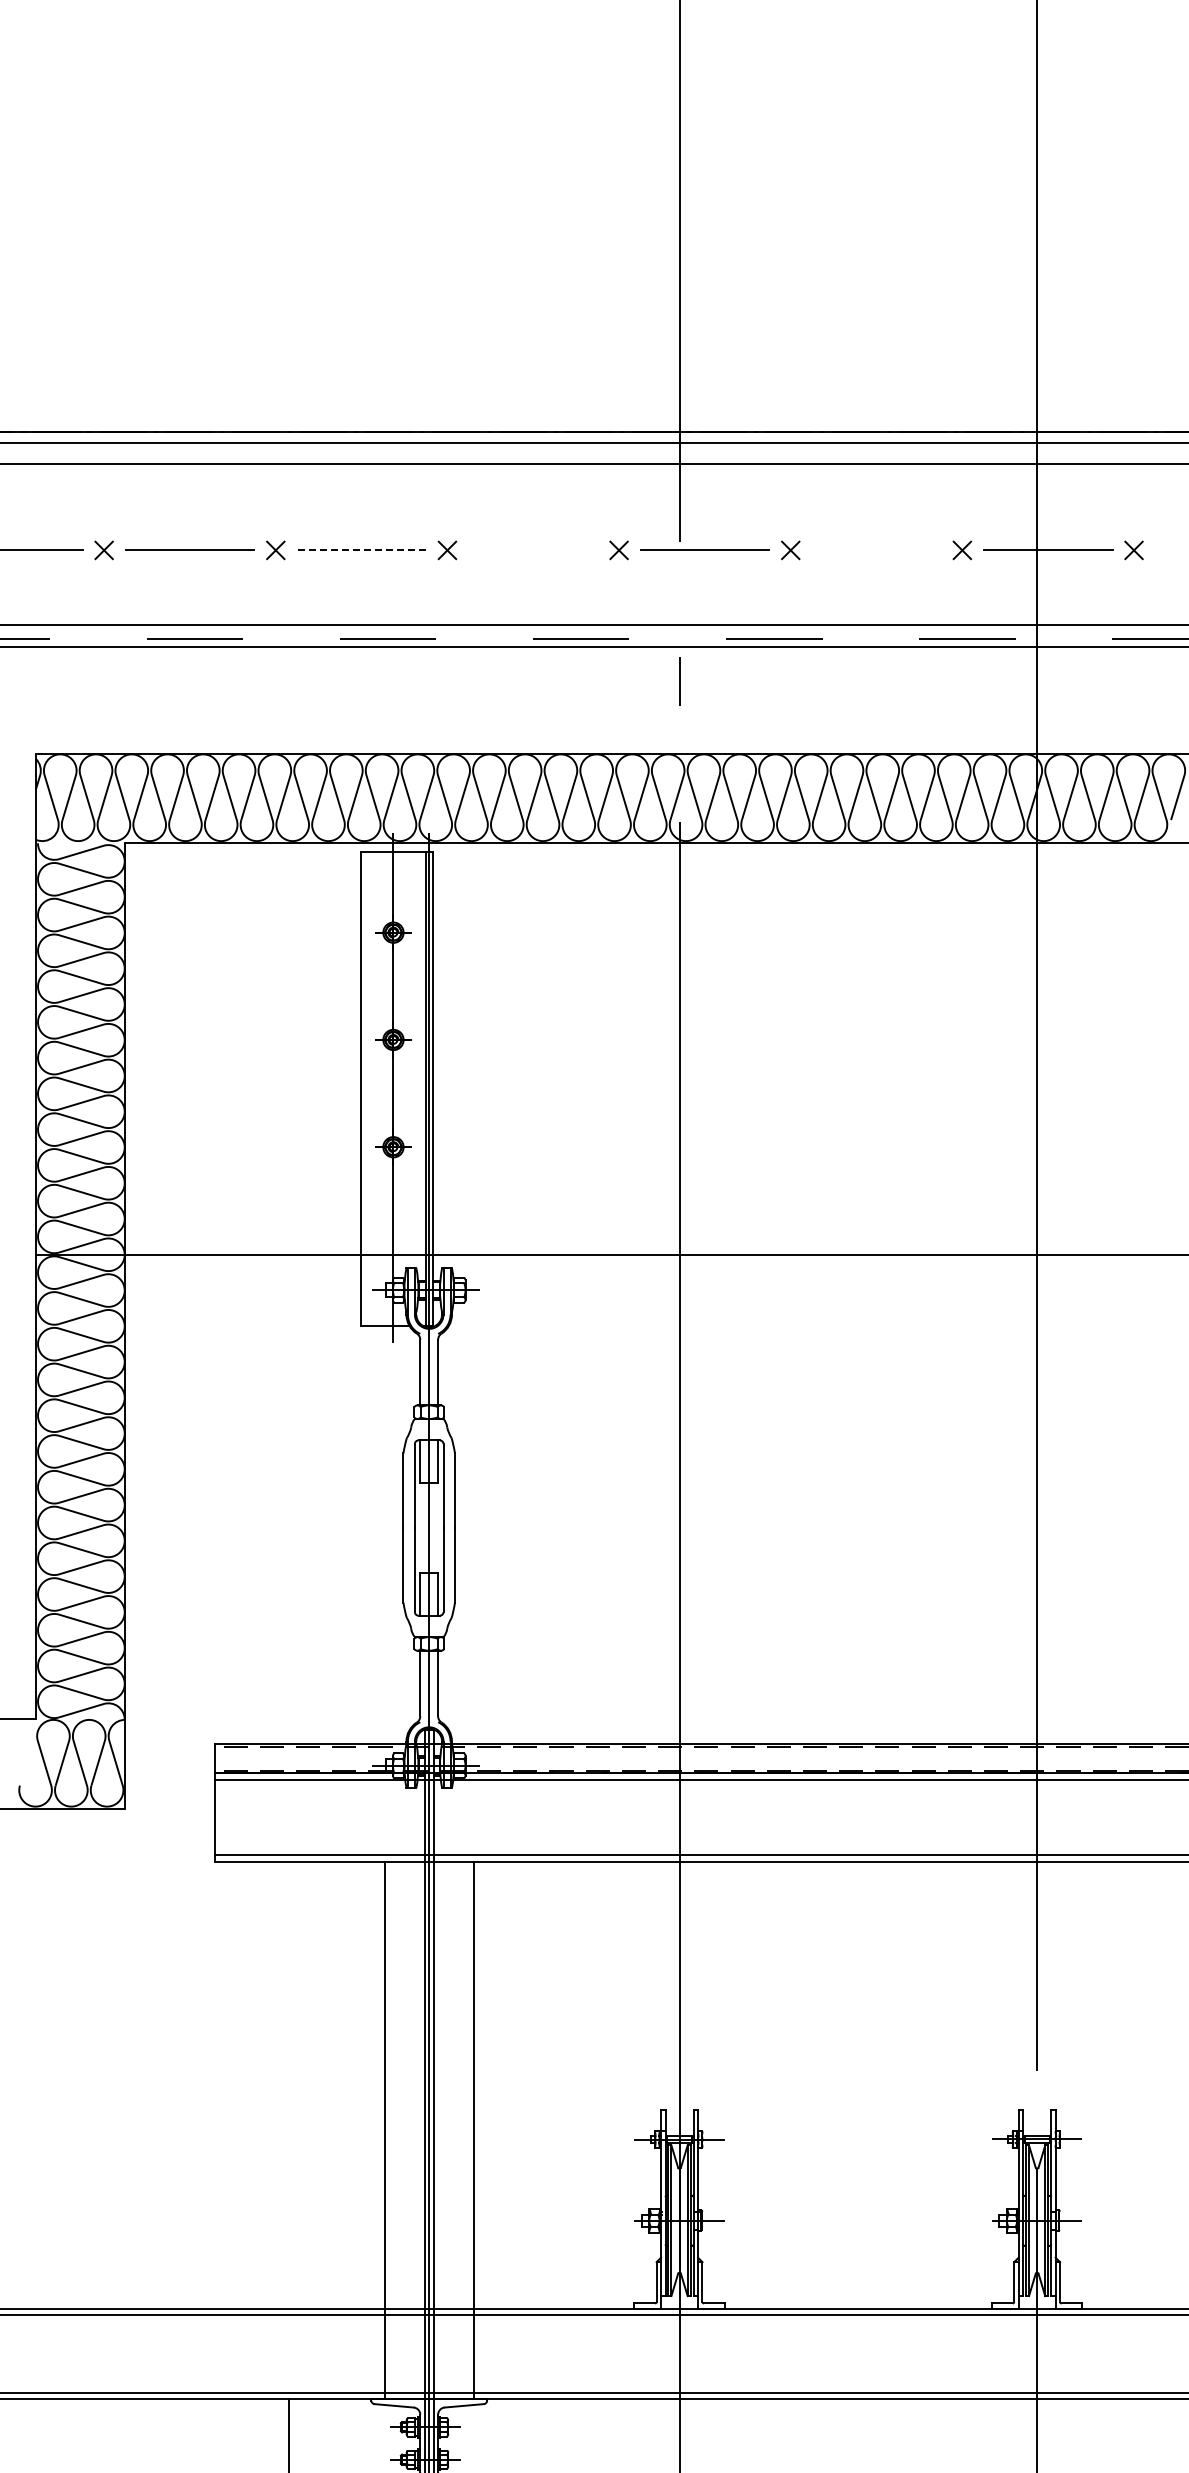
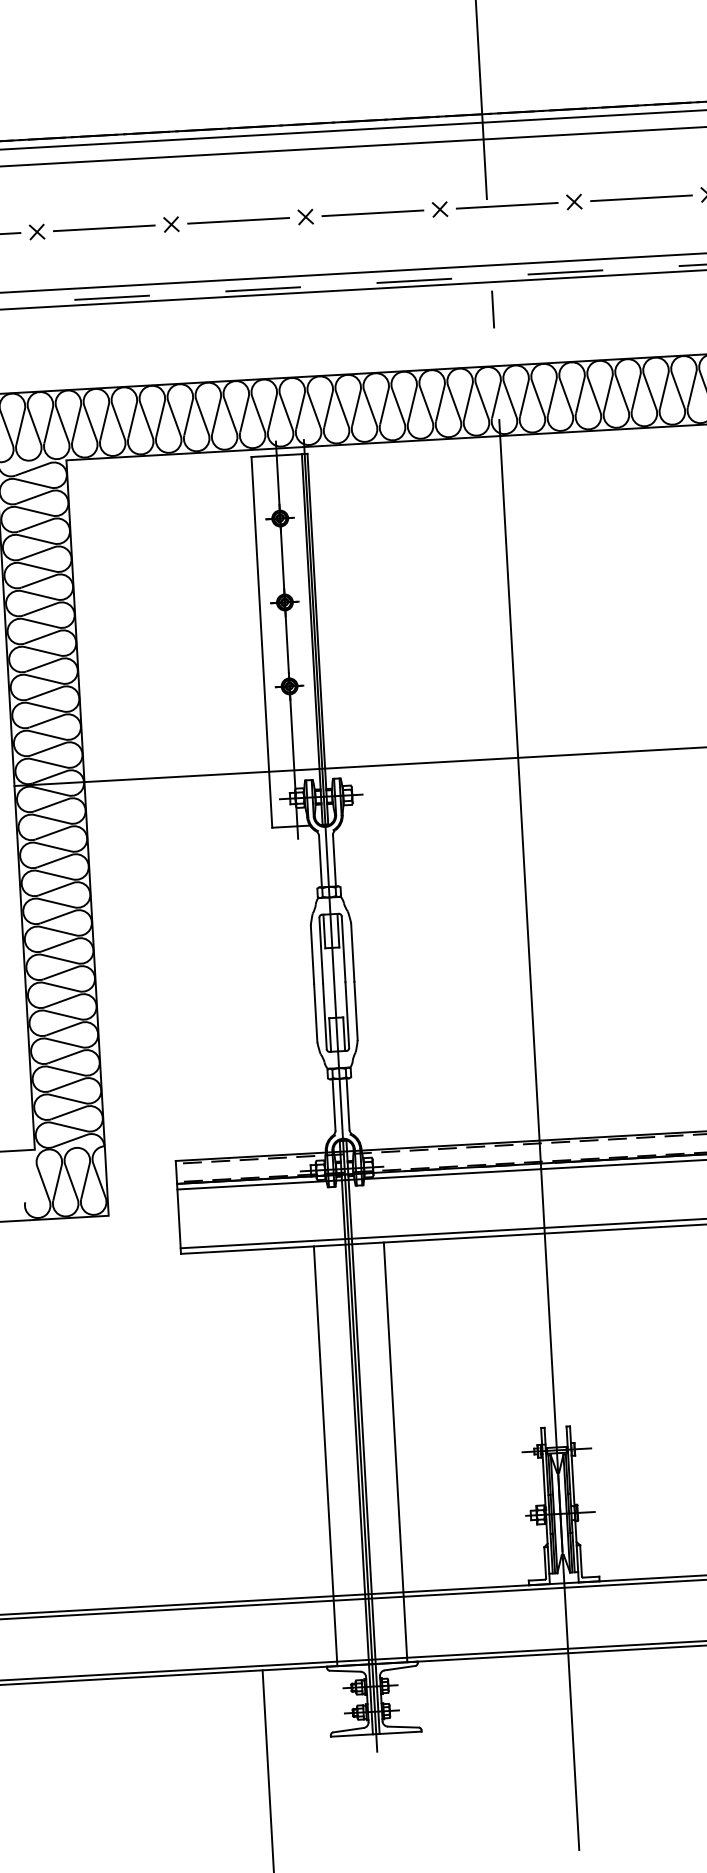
line: (361, 550) -> (238, 220), dashed -> solid
line: (532, 550) -> (372, 213), added
line: (876, 550) -> (641, 198), added

